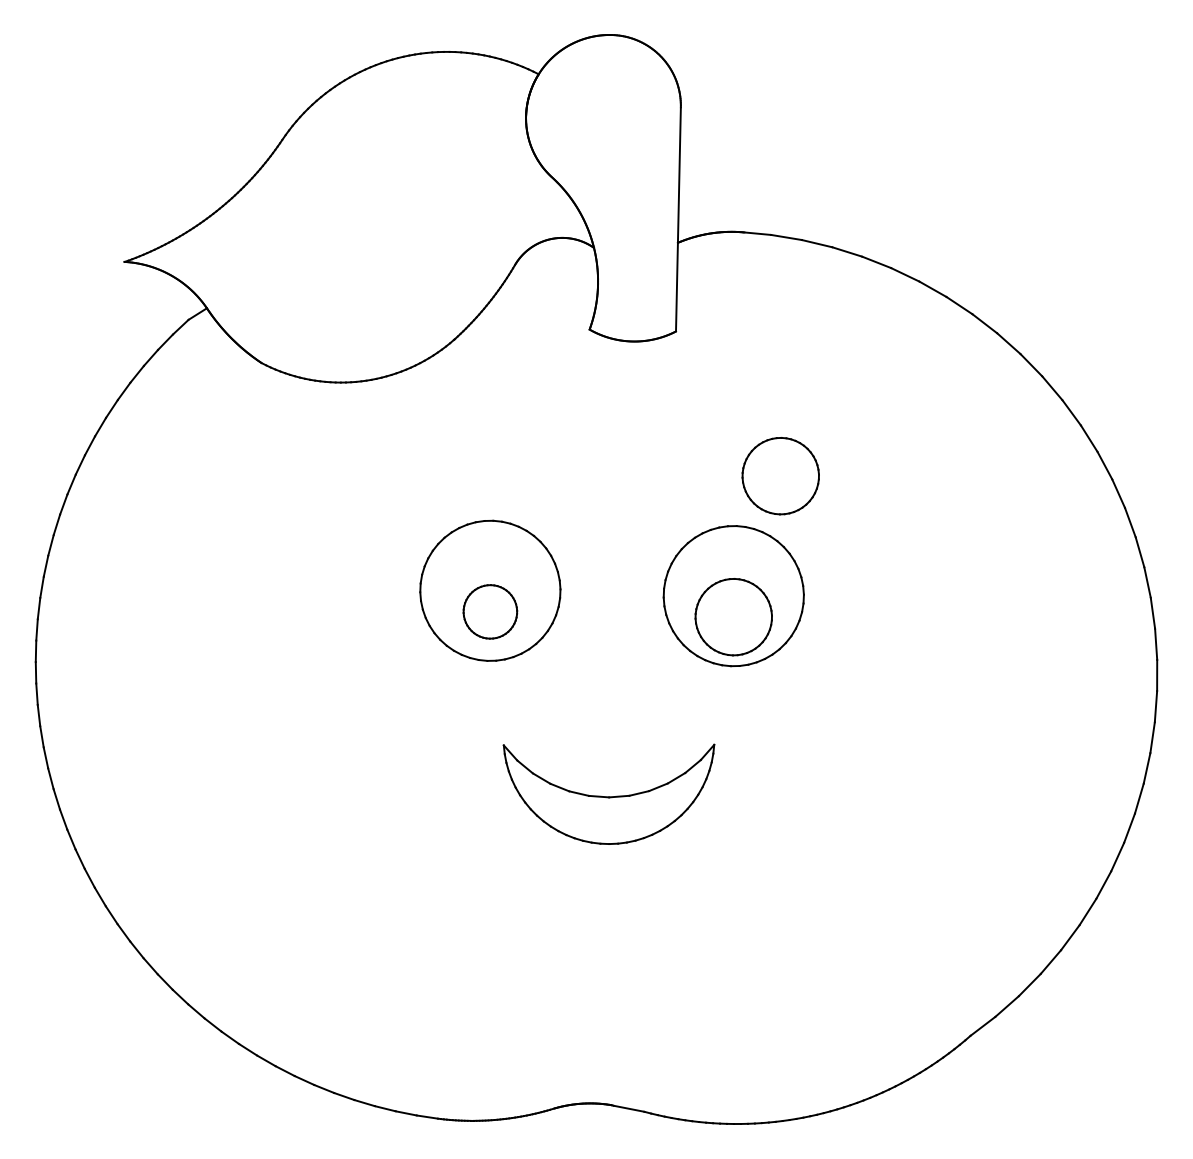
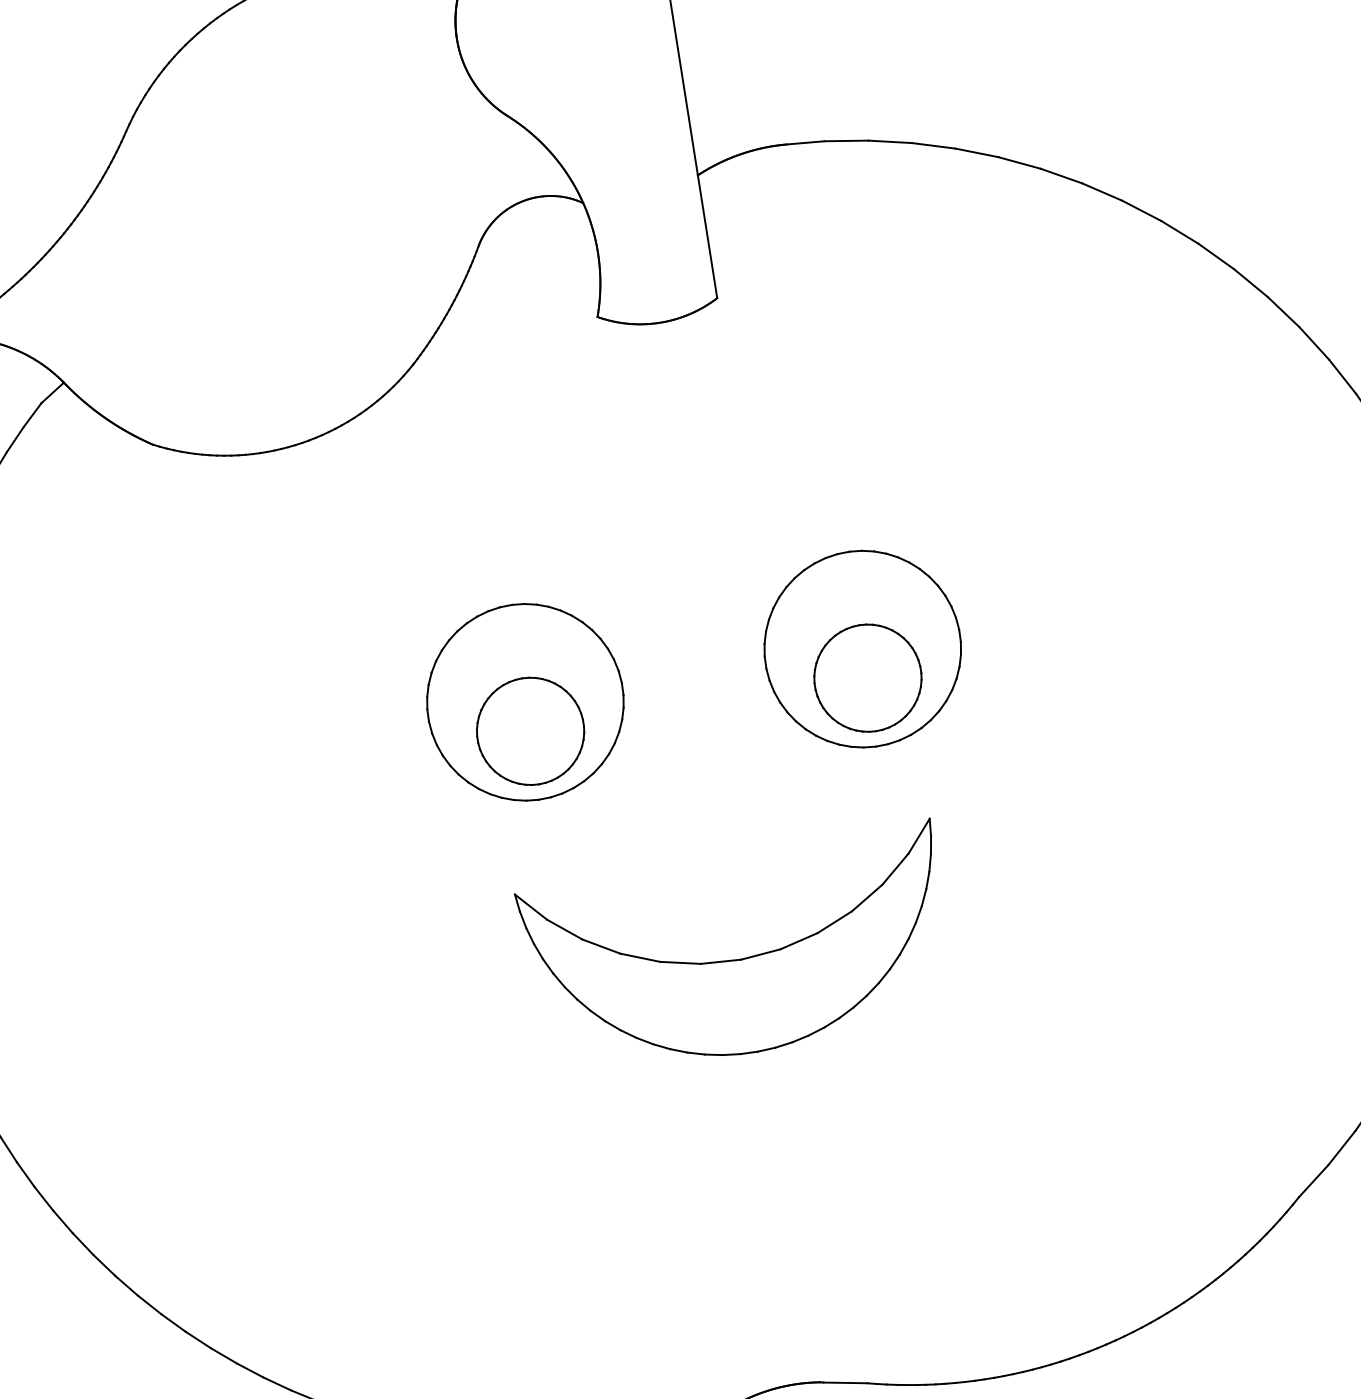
part: (780, 476) -> (897, 472), removed
part: (490, 611) -> (530, 730), size x1.43
part: (608, 794) -> (739, 954), size x1.43

